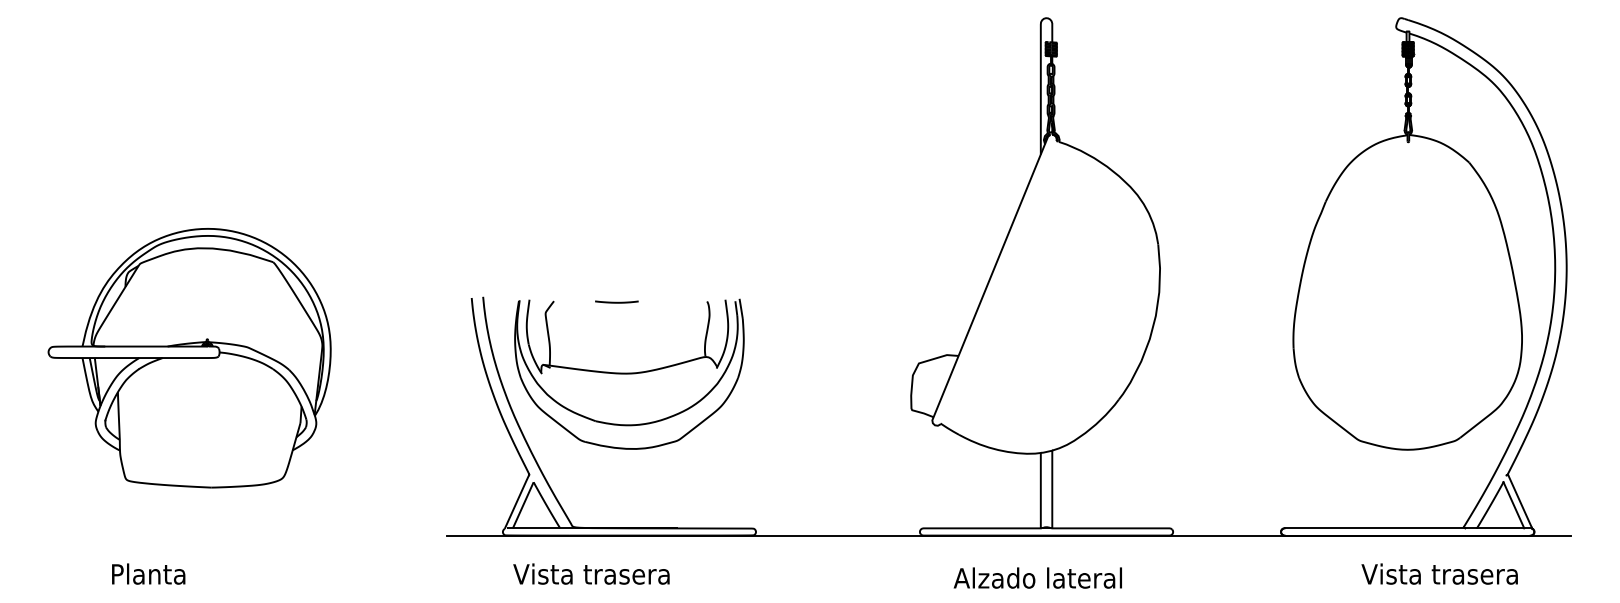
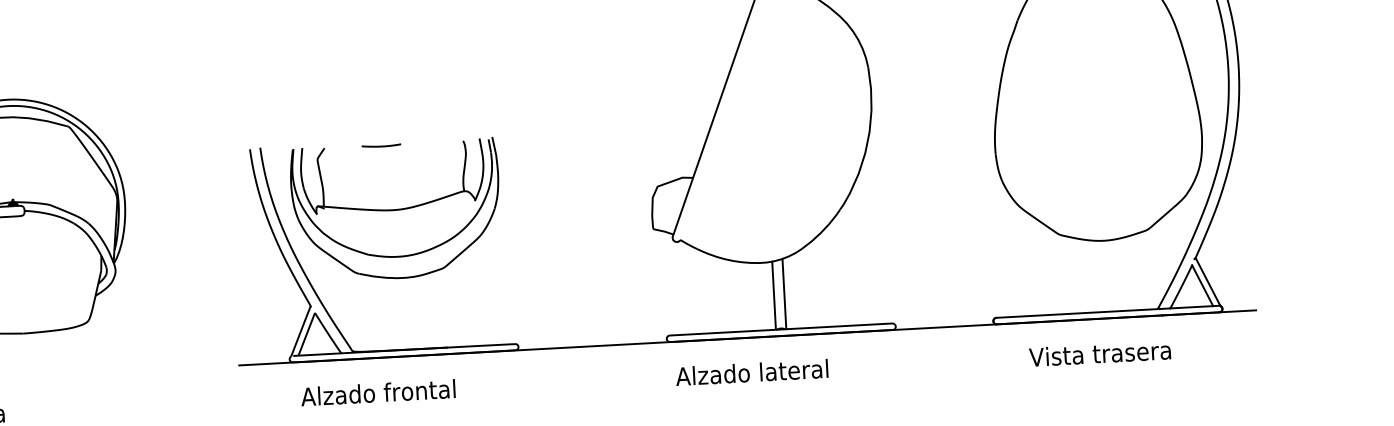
text: (598, 573) -> (378, 392), Vista trasera -> Alzado frontal
text: (1439, 573) -> (1099, 353), moved
text: (1037, 577) -> (751, 372), moved

